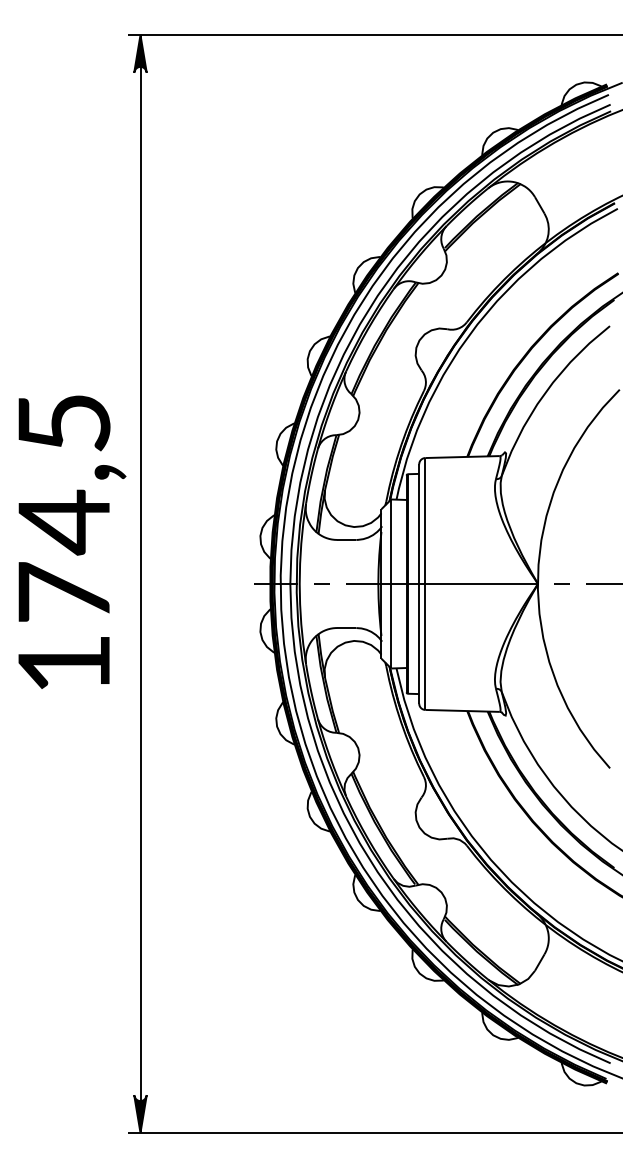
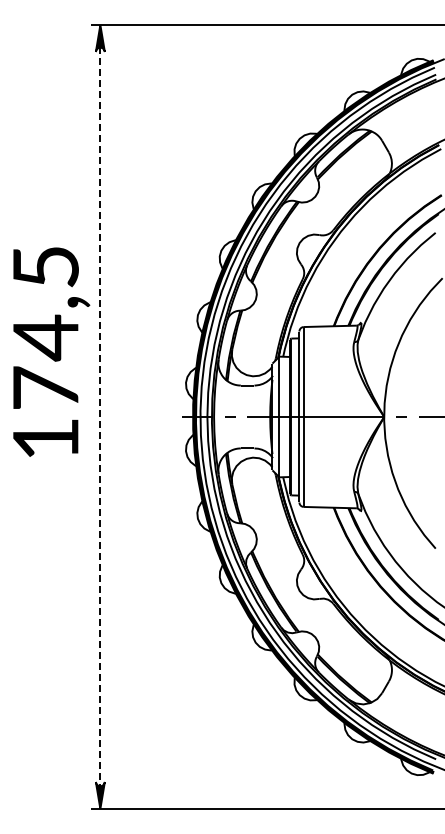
text: (72, 541) -> (51, 351), moved
line: (140, 583) -> (100, 416), solid -> dashed

